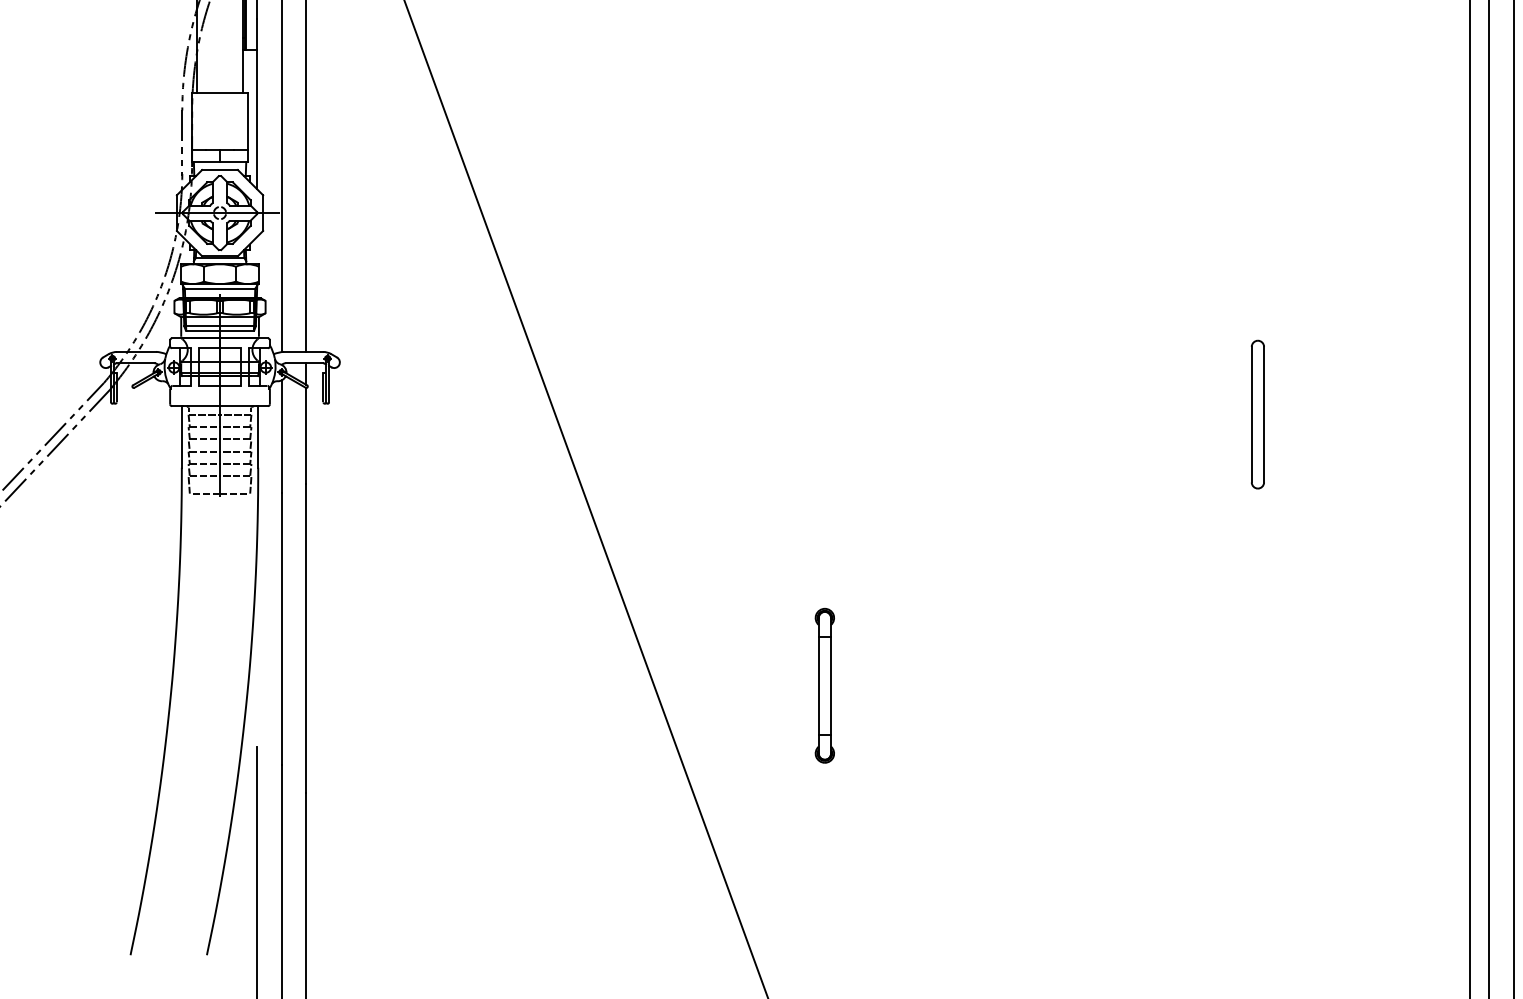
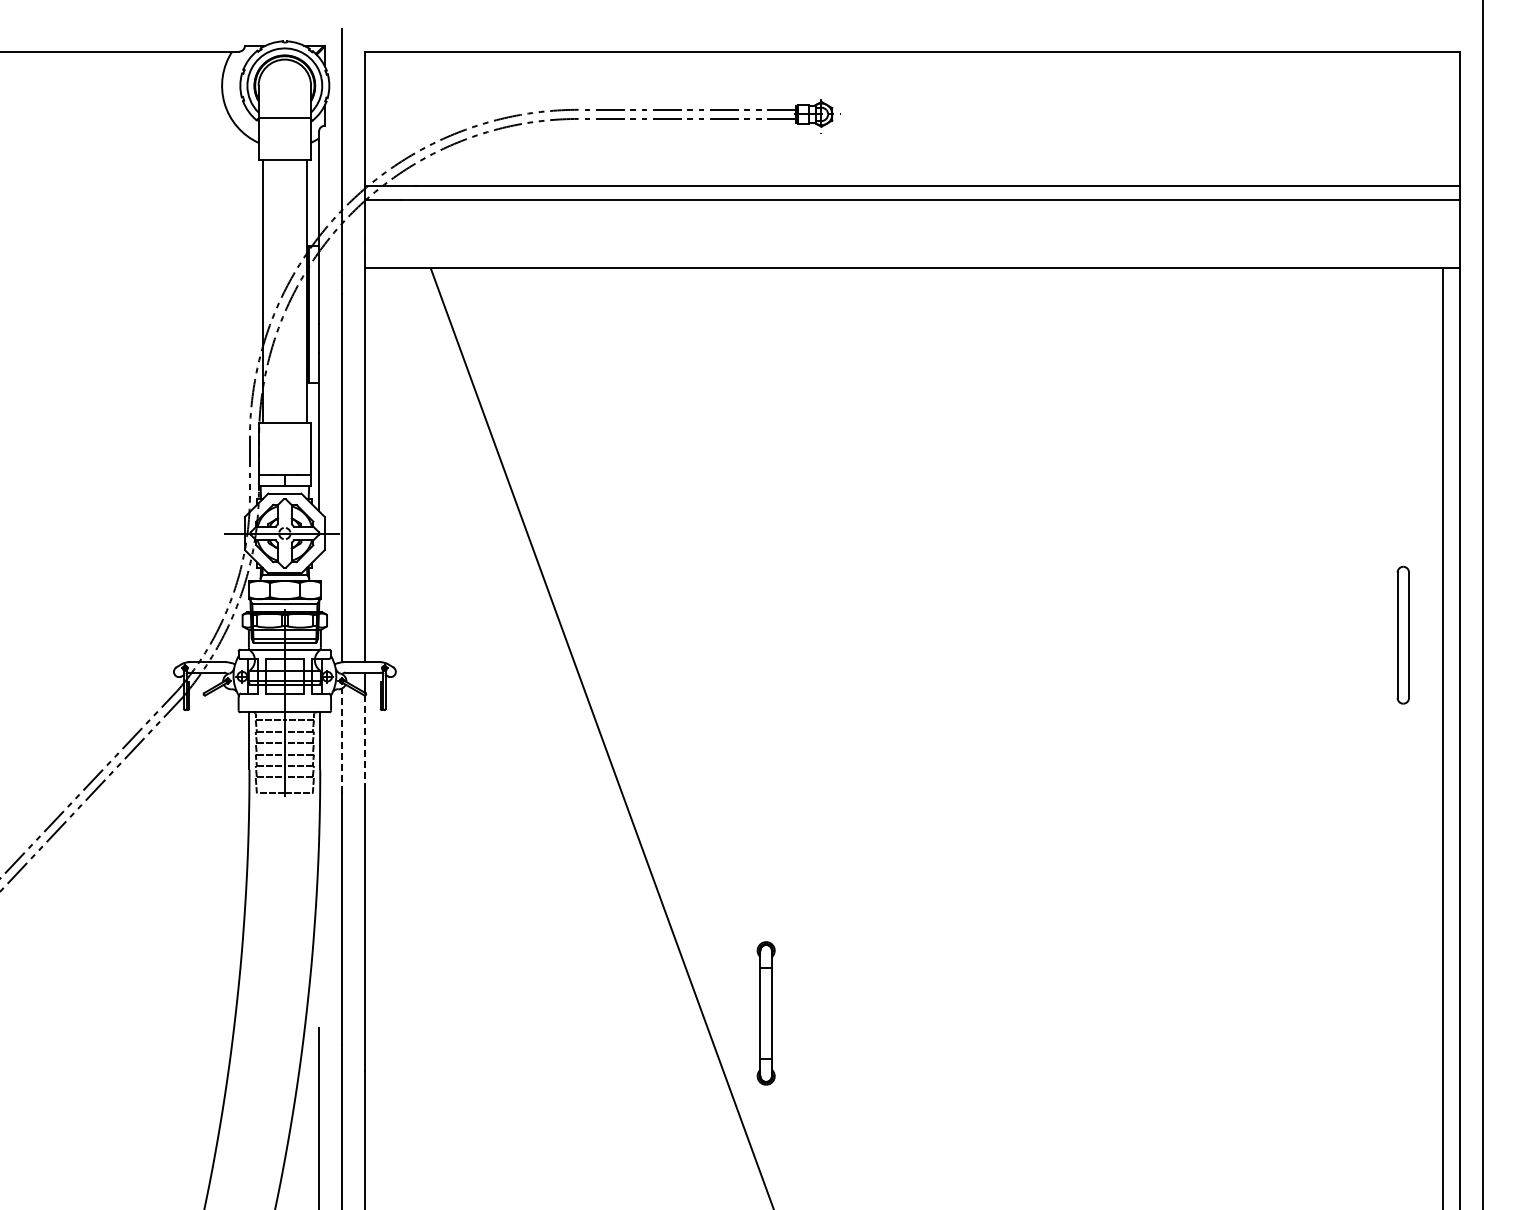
part: (1257, 413) -> (1402, 634), moved
line: (281, 436) -> (341, 740), solid -> dashed
line: (306, 436) -> (364, 740), solid -> dashed
part: (824, 685) -> (765, 1013), moved

